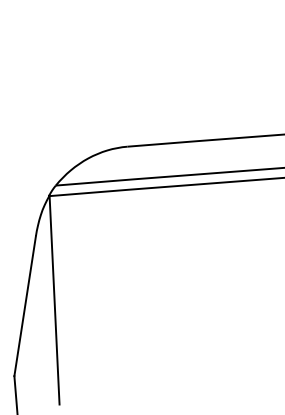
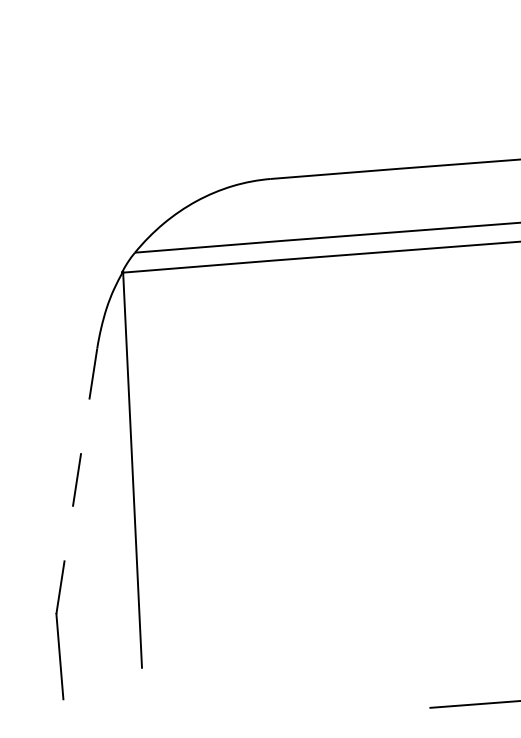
line: (25, 306) -> (77, 481), solid -> dashed

